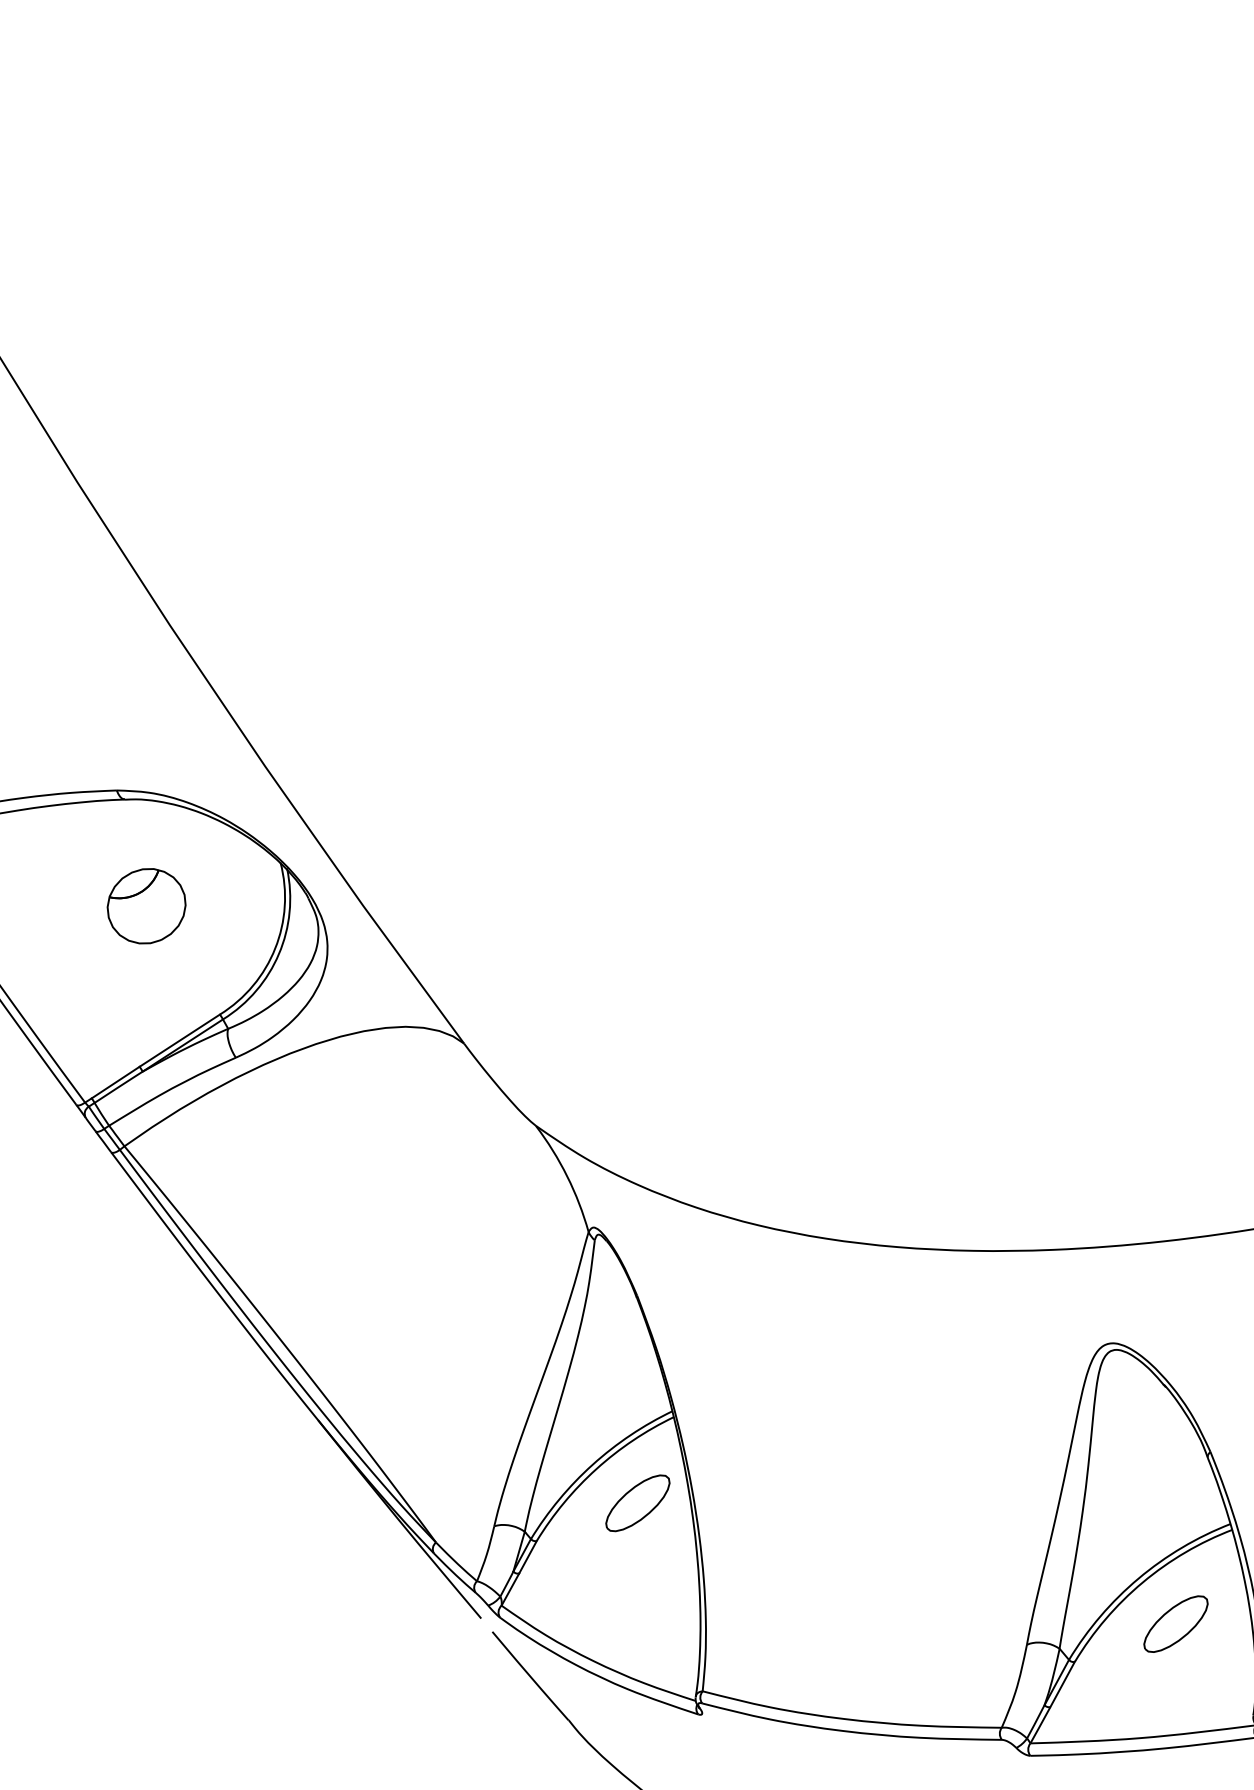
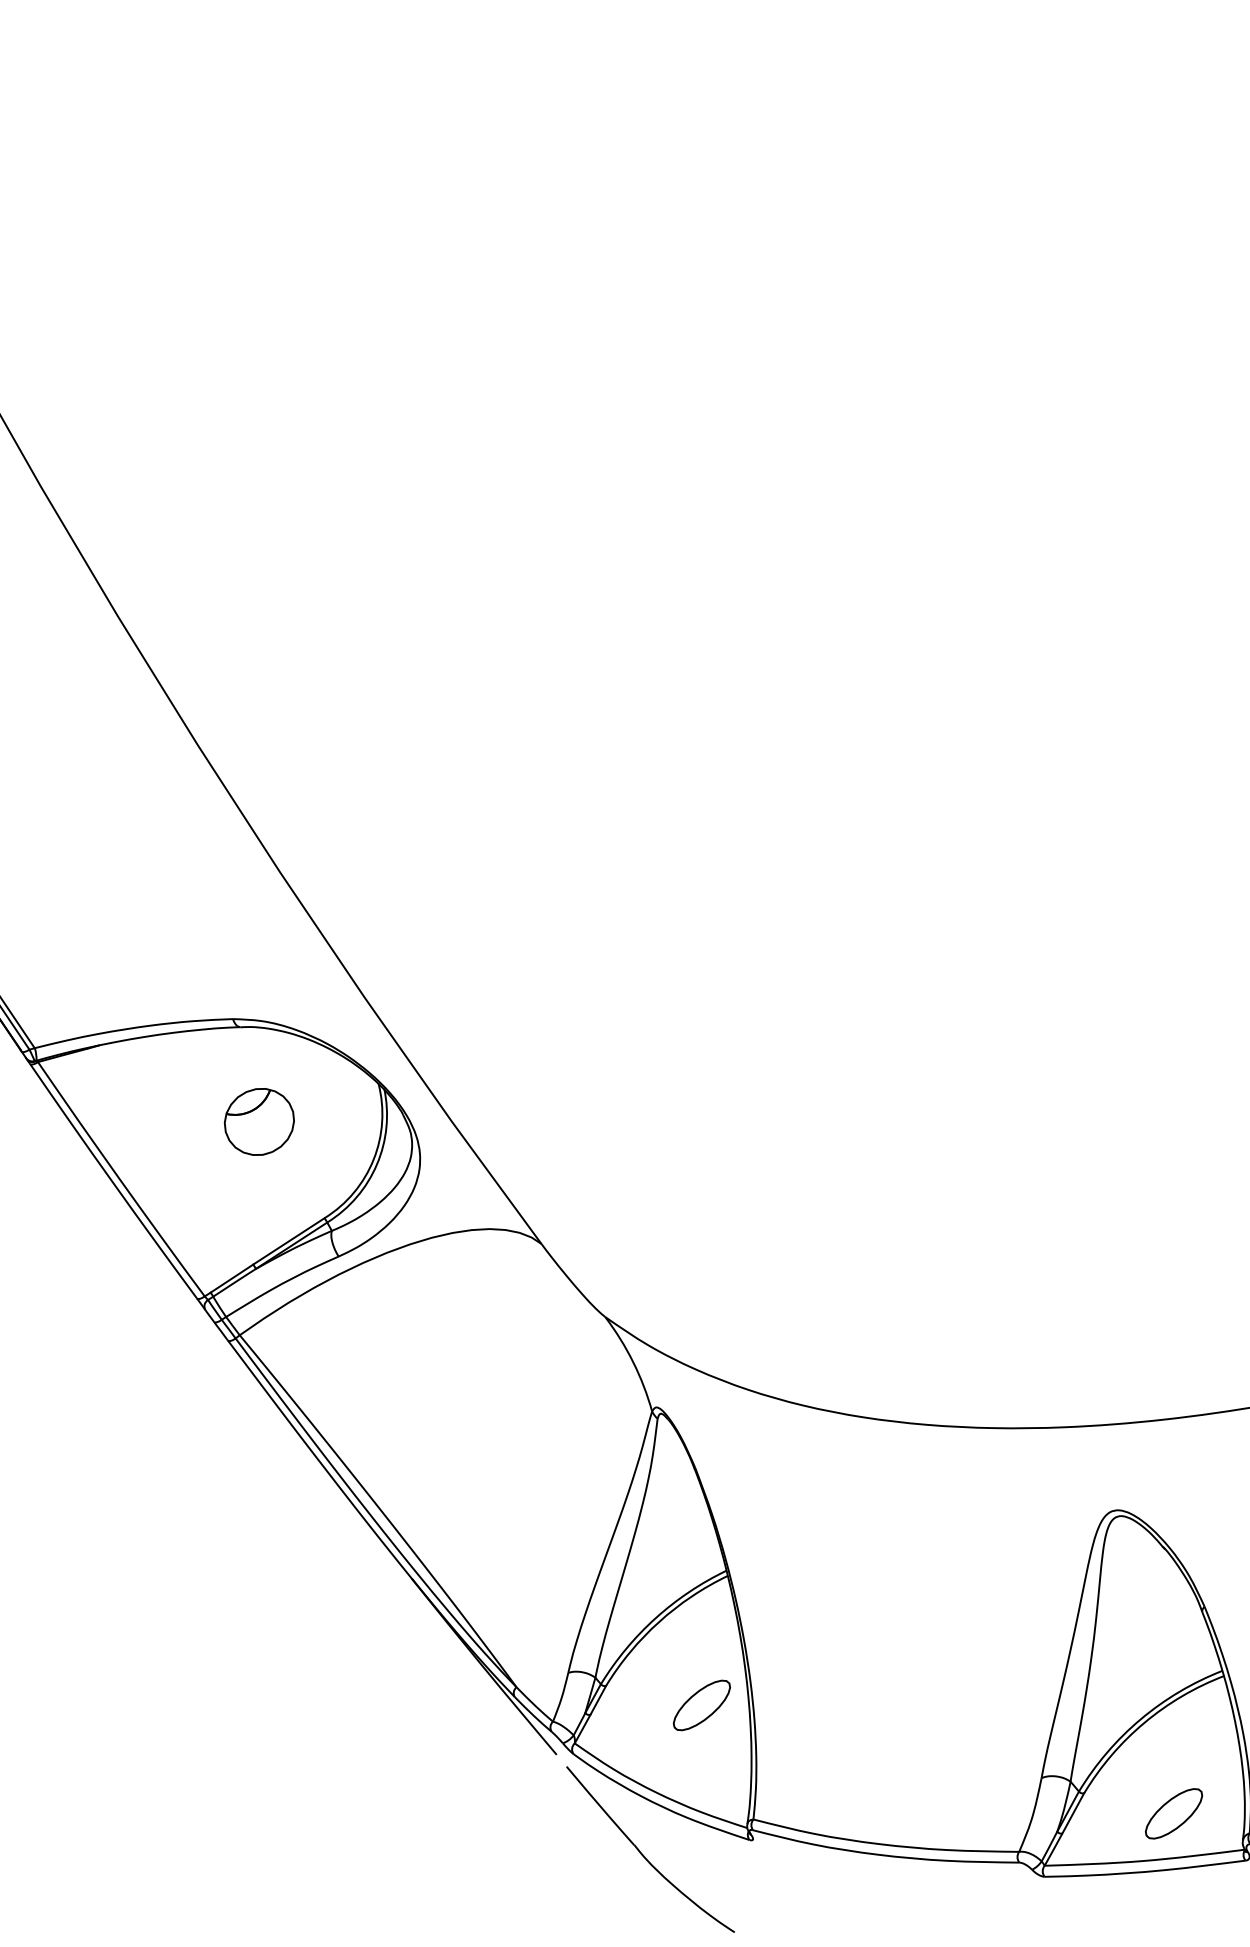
part: (637, 1503) -> (701, 1705), moved
part: (1175, 1623) -> (1173, 1813), moved

